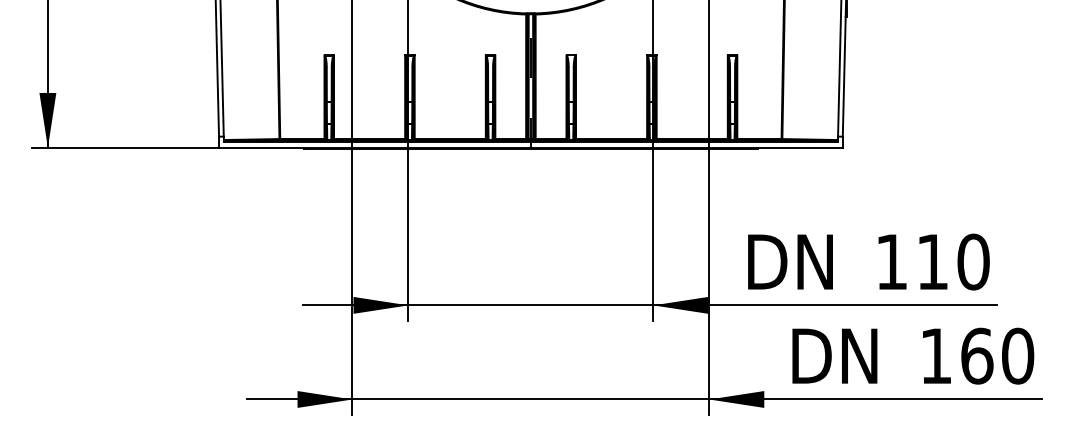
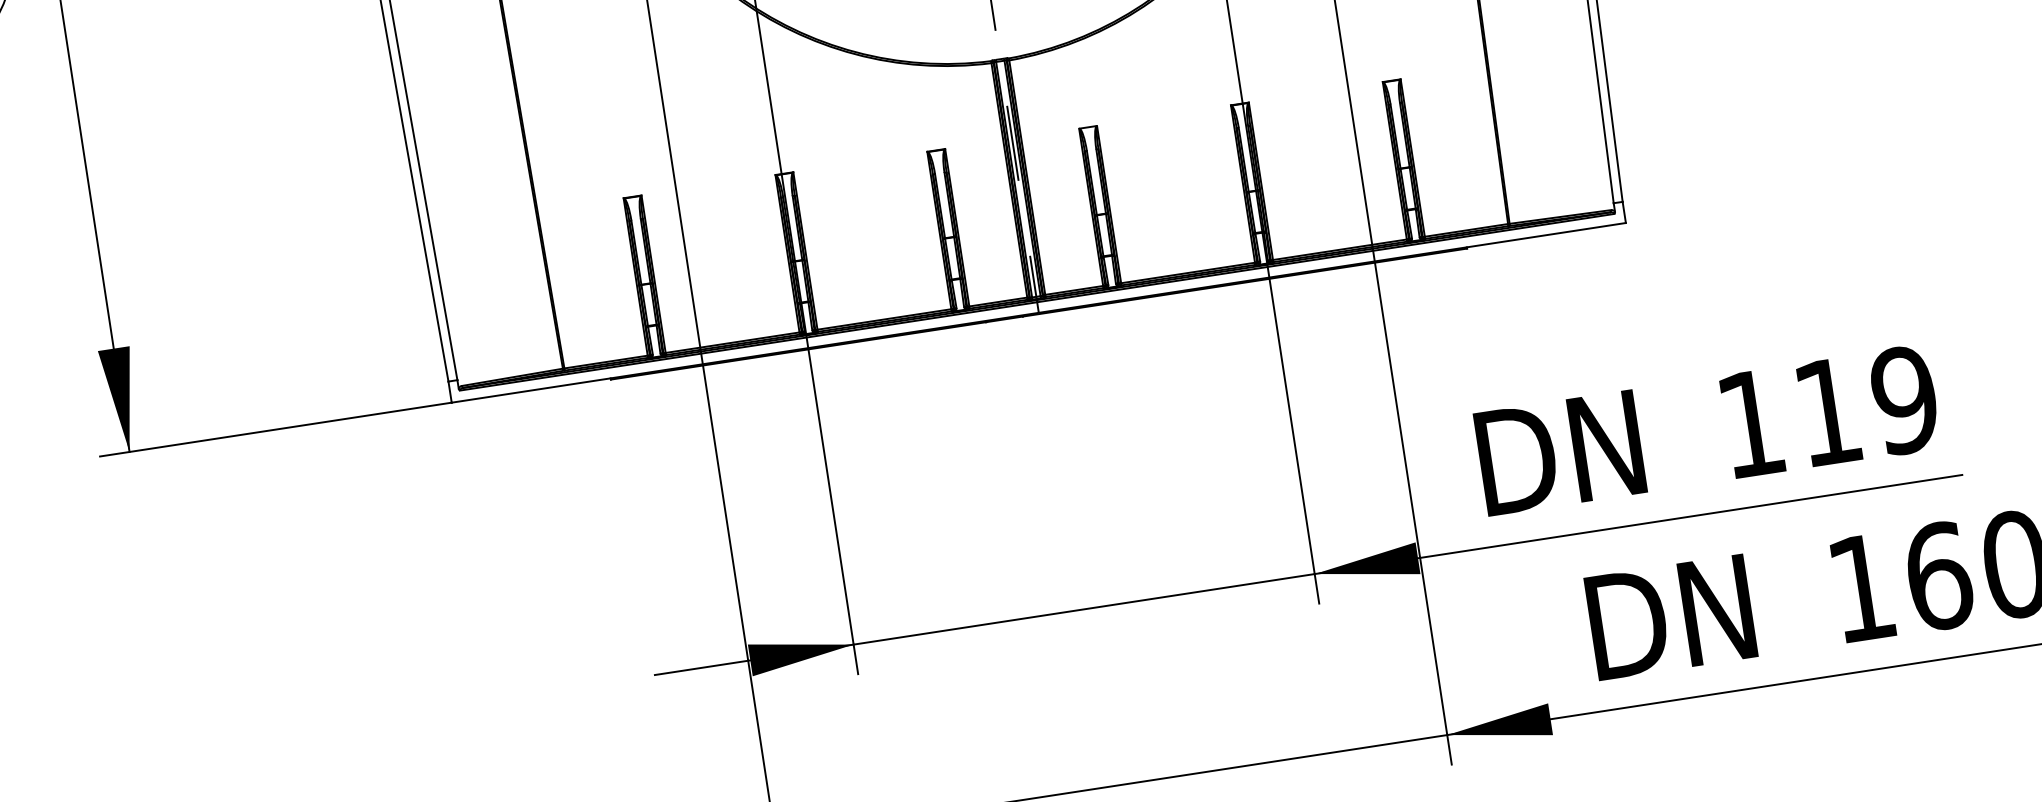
text: (973, 261) -> (1904, 399), 110 -> 119

